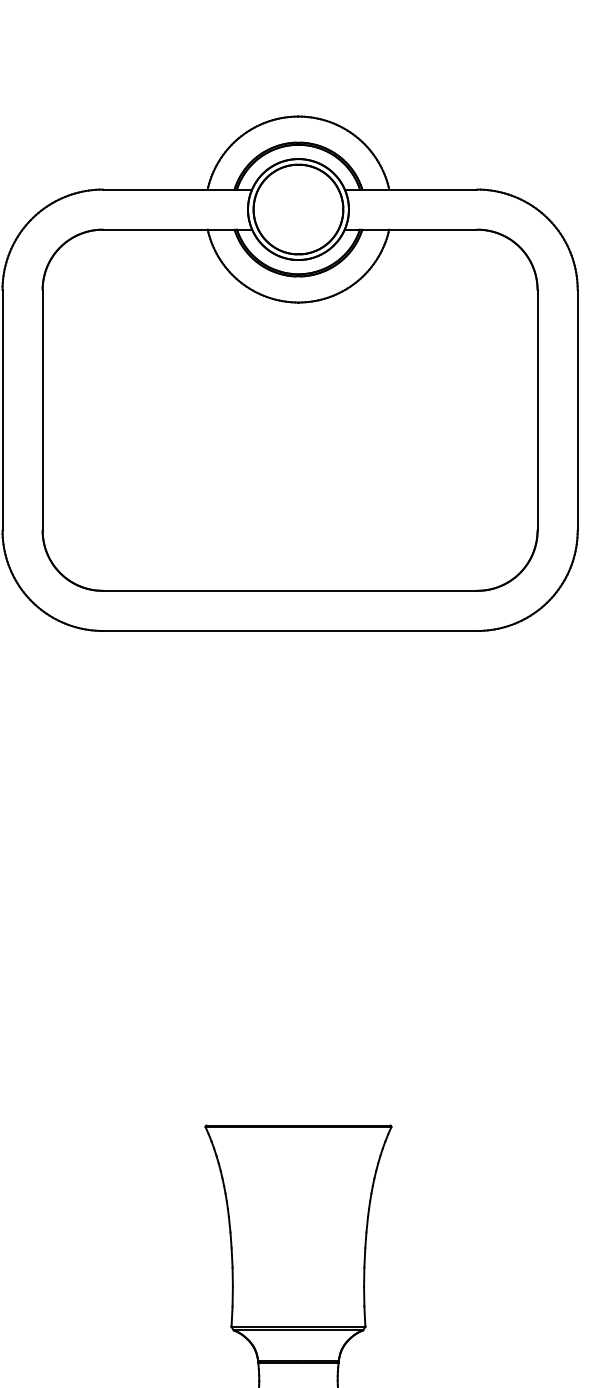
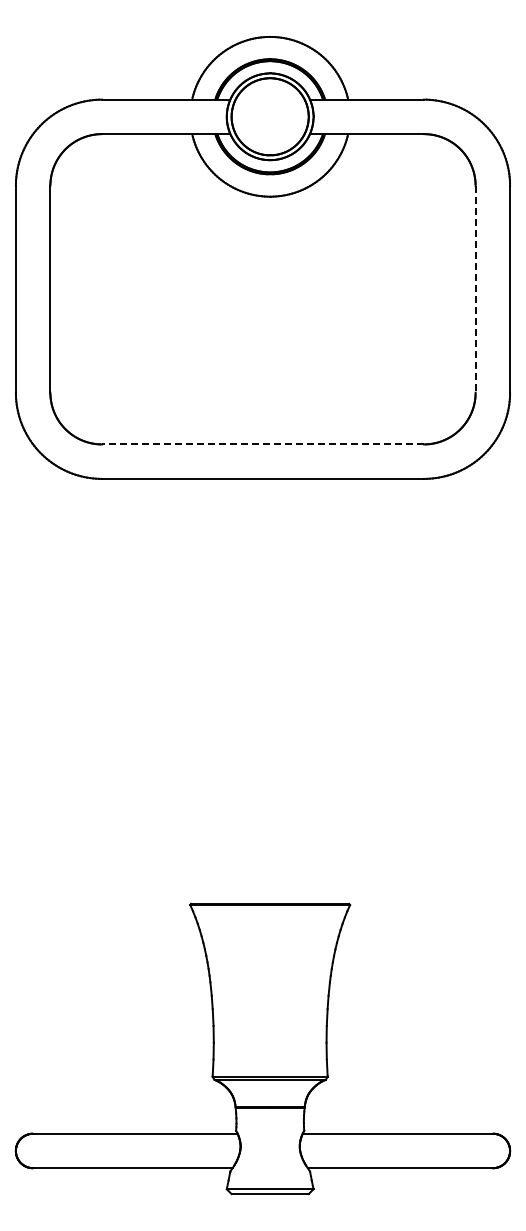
line: (537, 410) -> (475, 289), solid -> dashed
line: (289, 590) -> (262, 444), solid -> dashed

